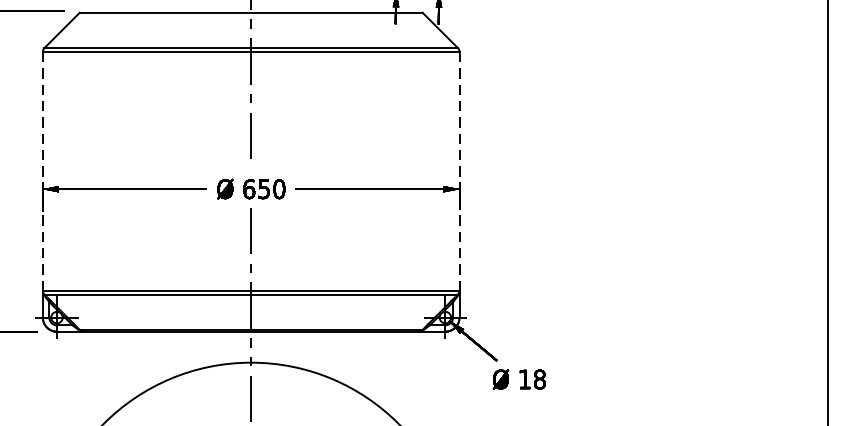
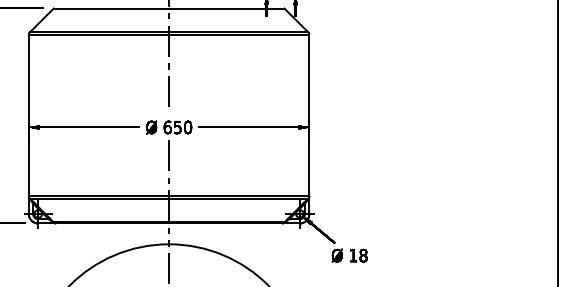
line: (42, 171) -> (28, 115), dashed -> solid
line: (459, 171) -> (309, 115), dashed -> solid

